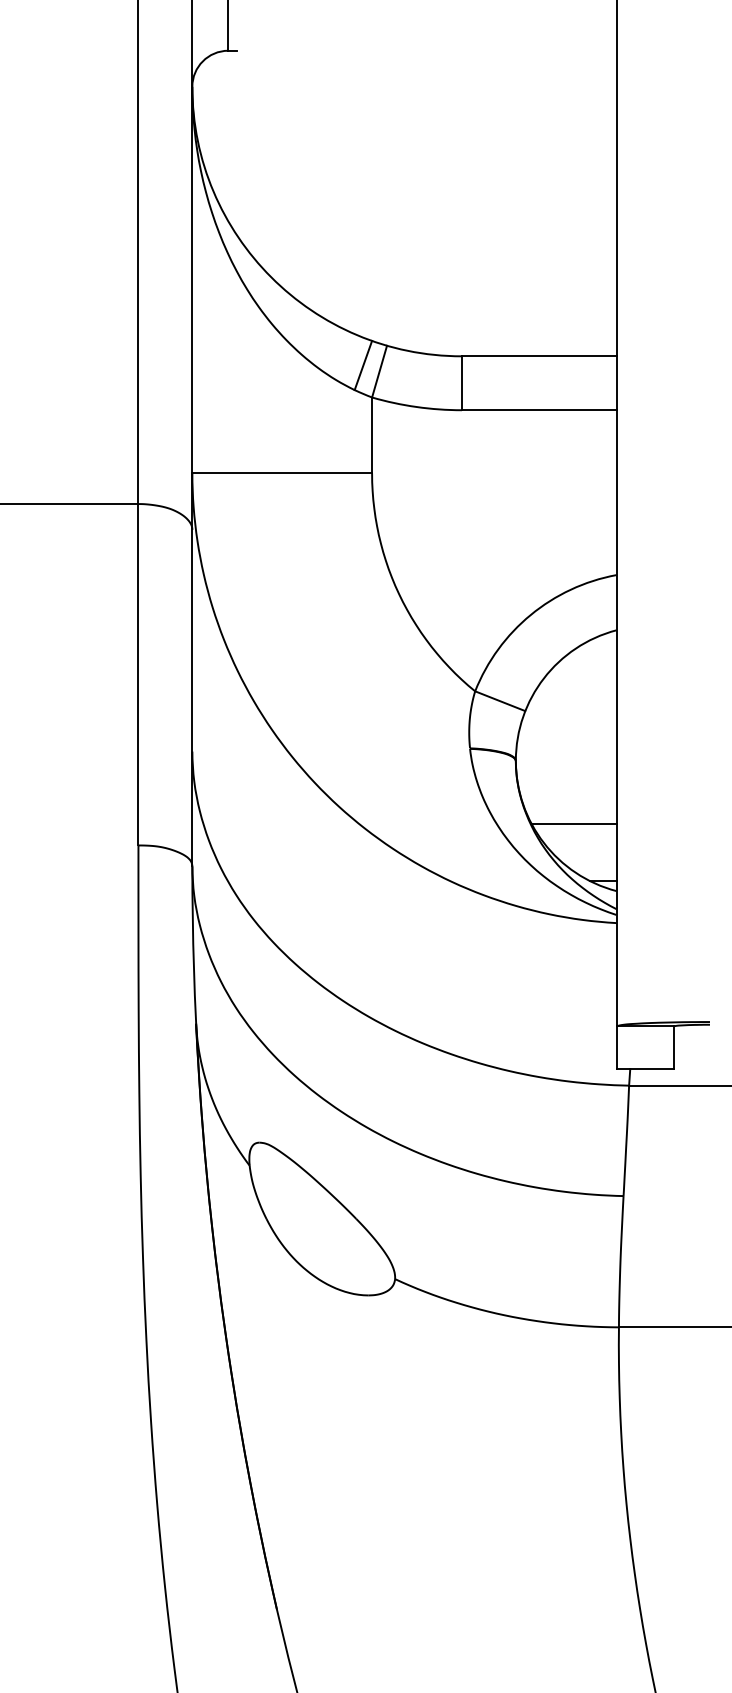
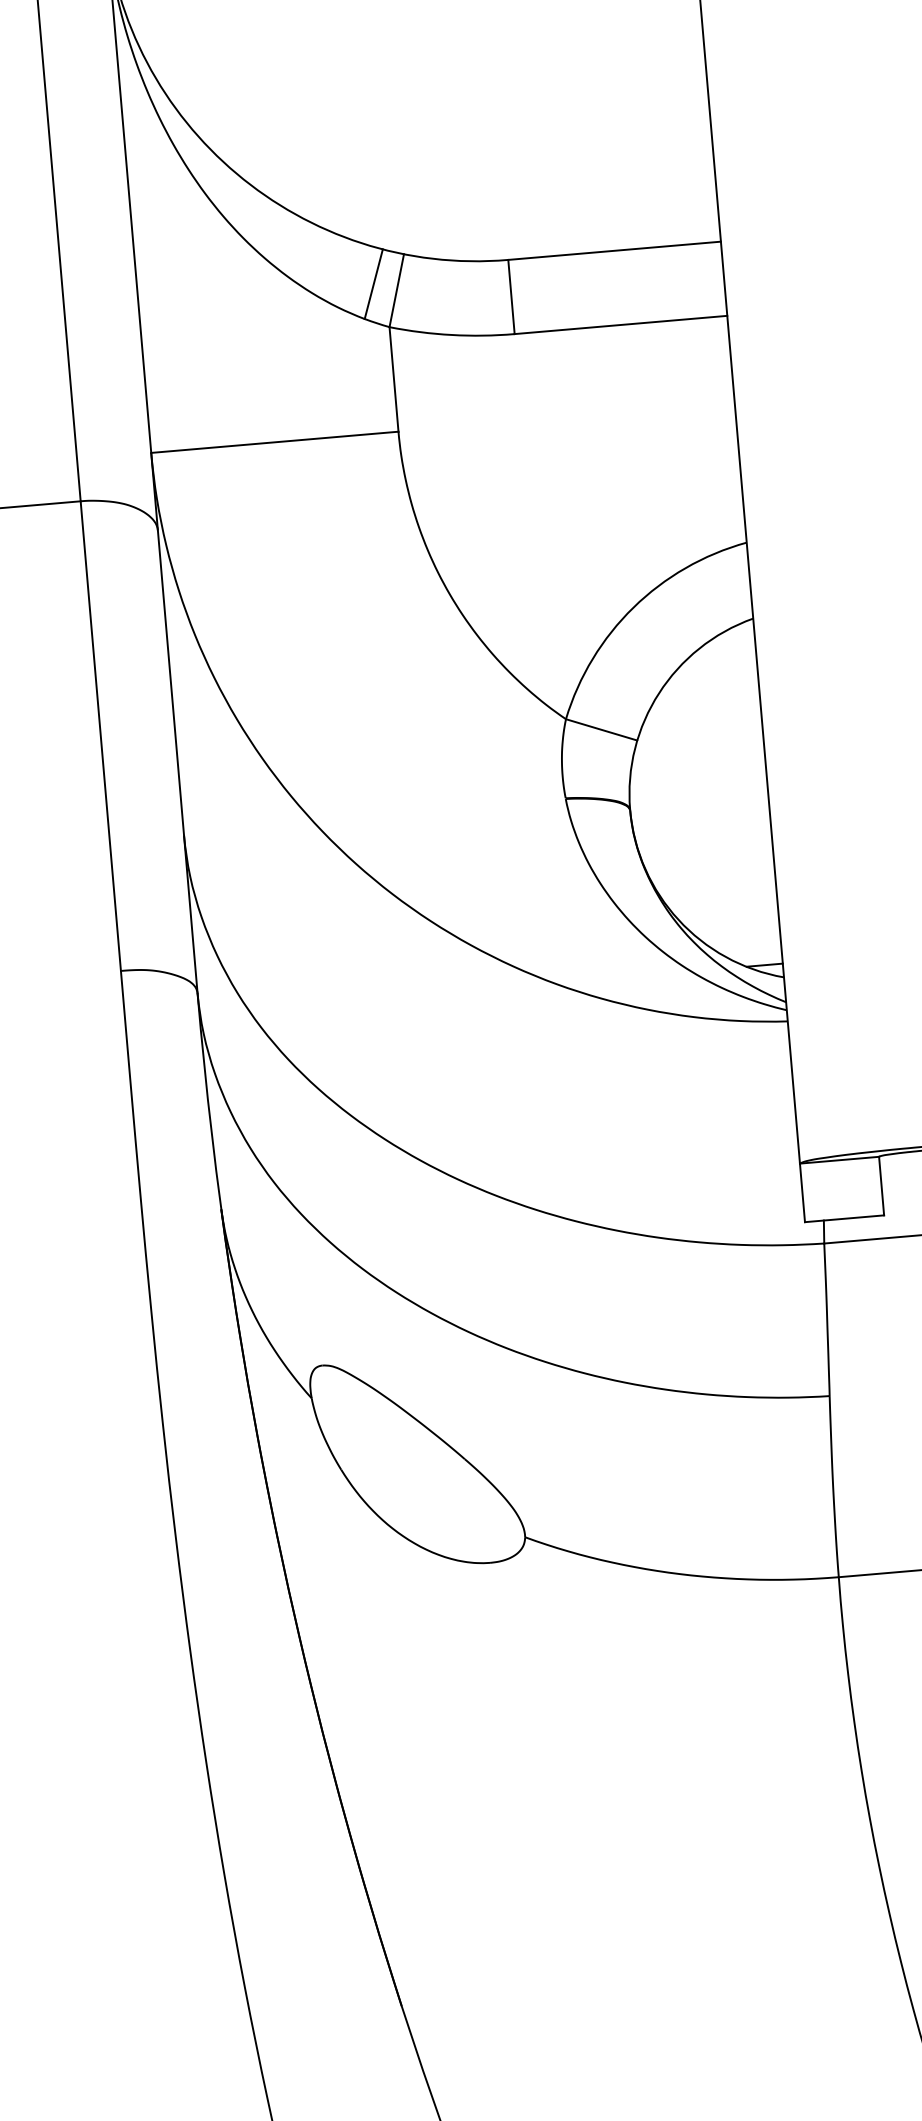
line: (573, 823) -> (716, 889), removed

